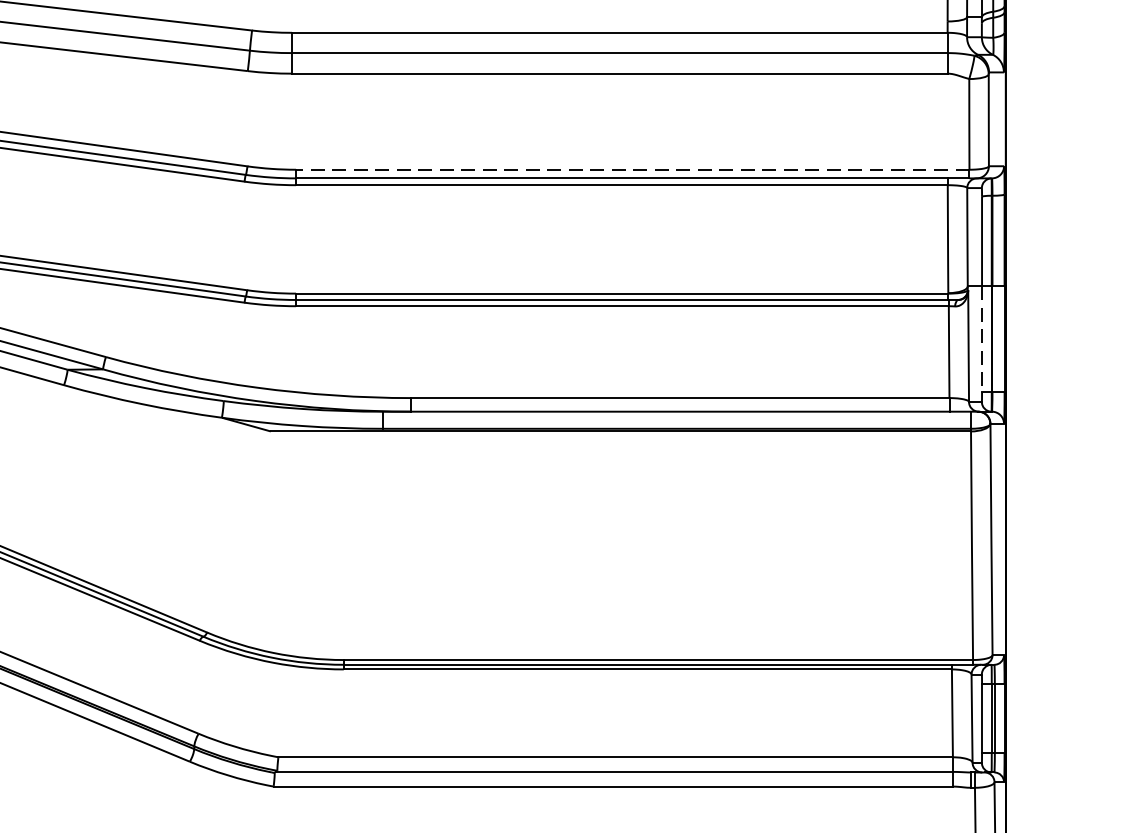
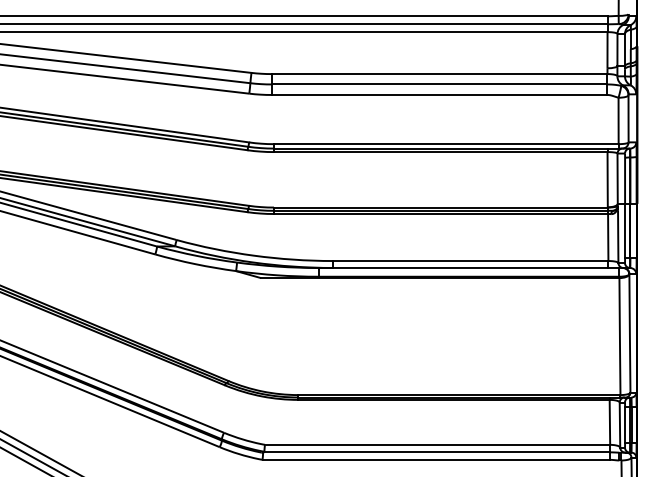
line: (631, 170) -> (445, 144), dashed -> solid
line: (982, 340) -> (625, 231), dashed -> solid

